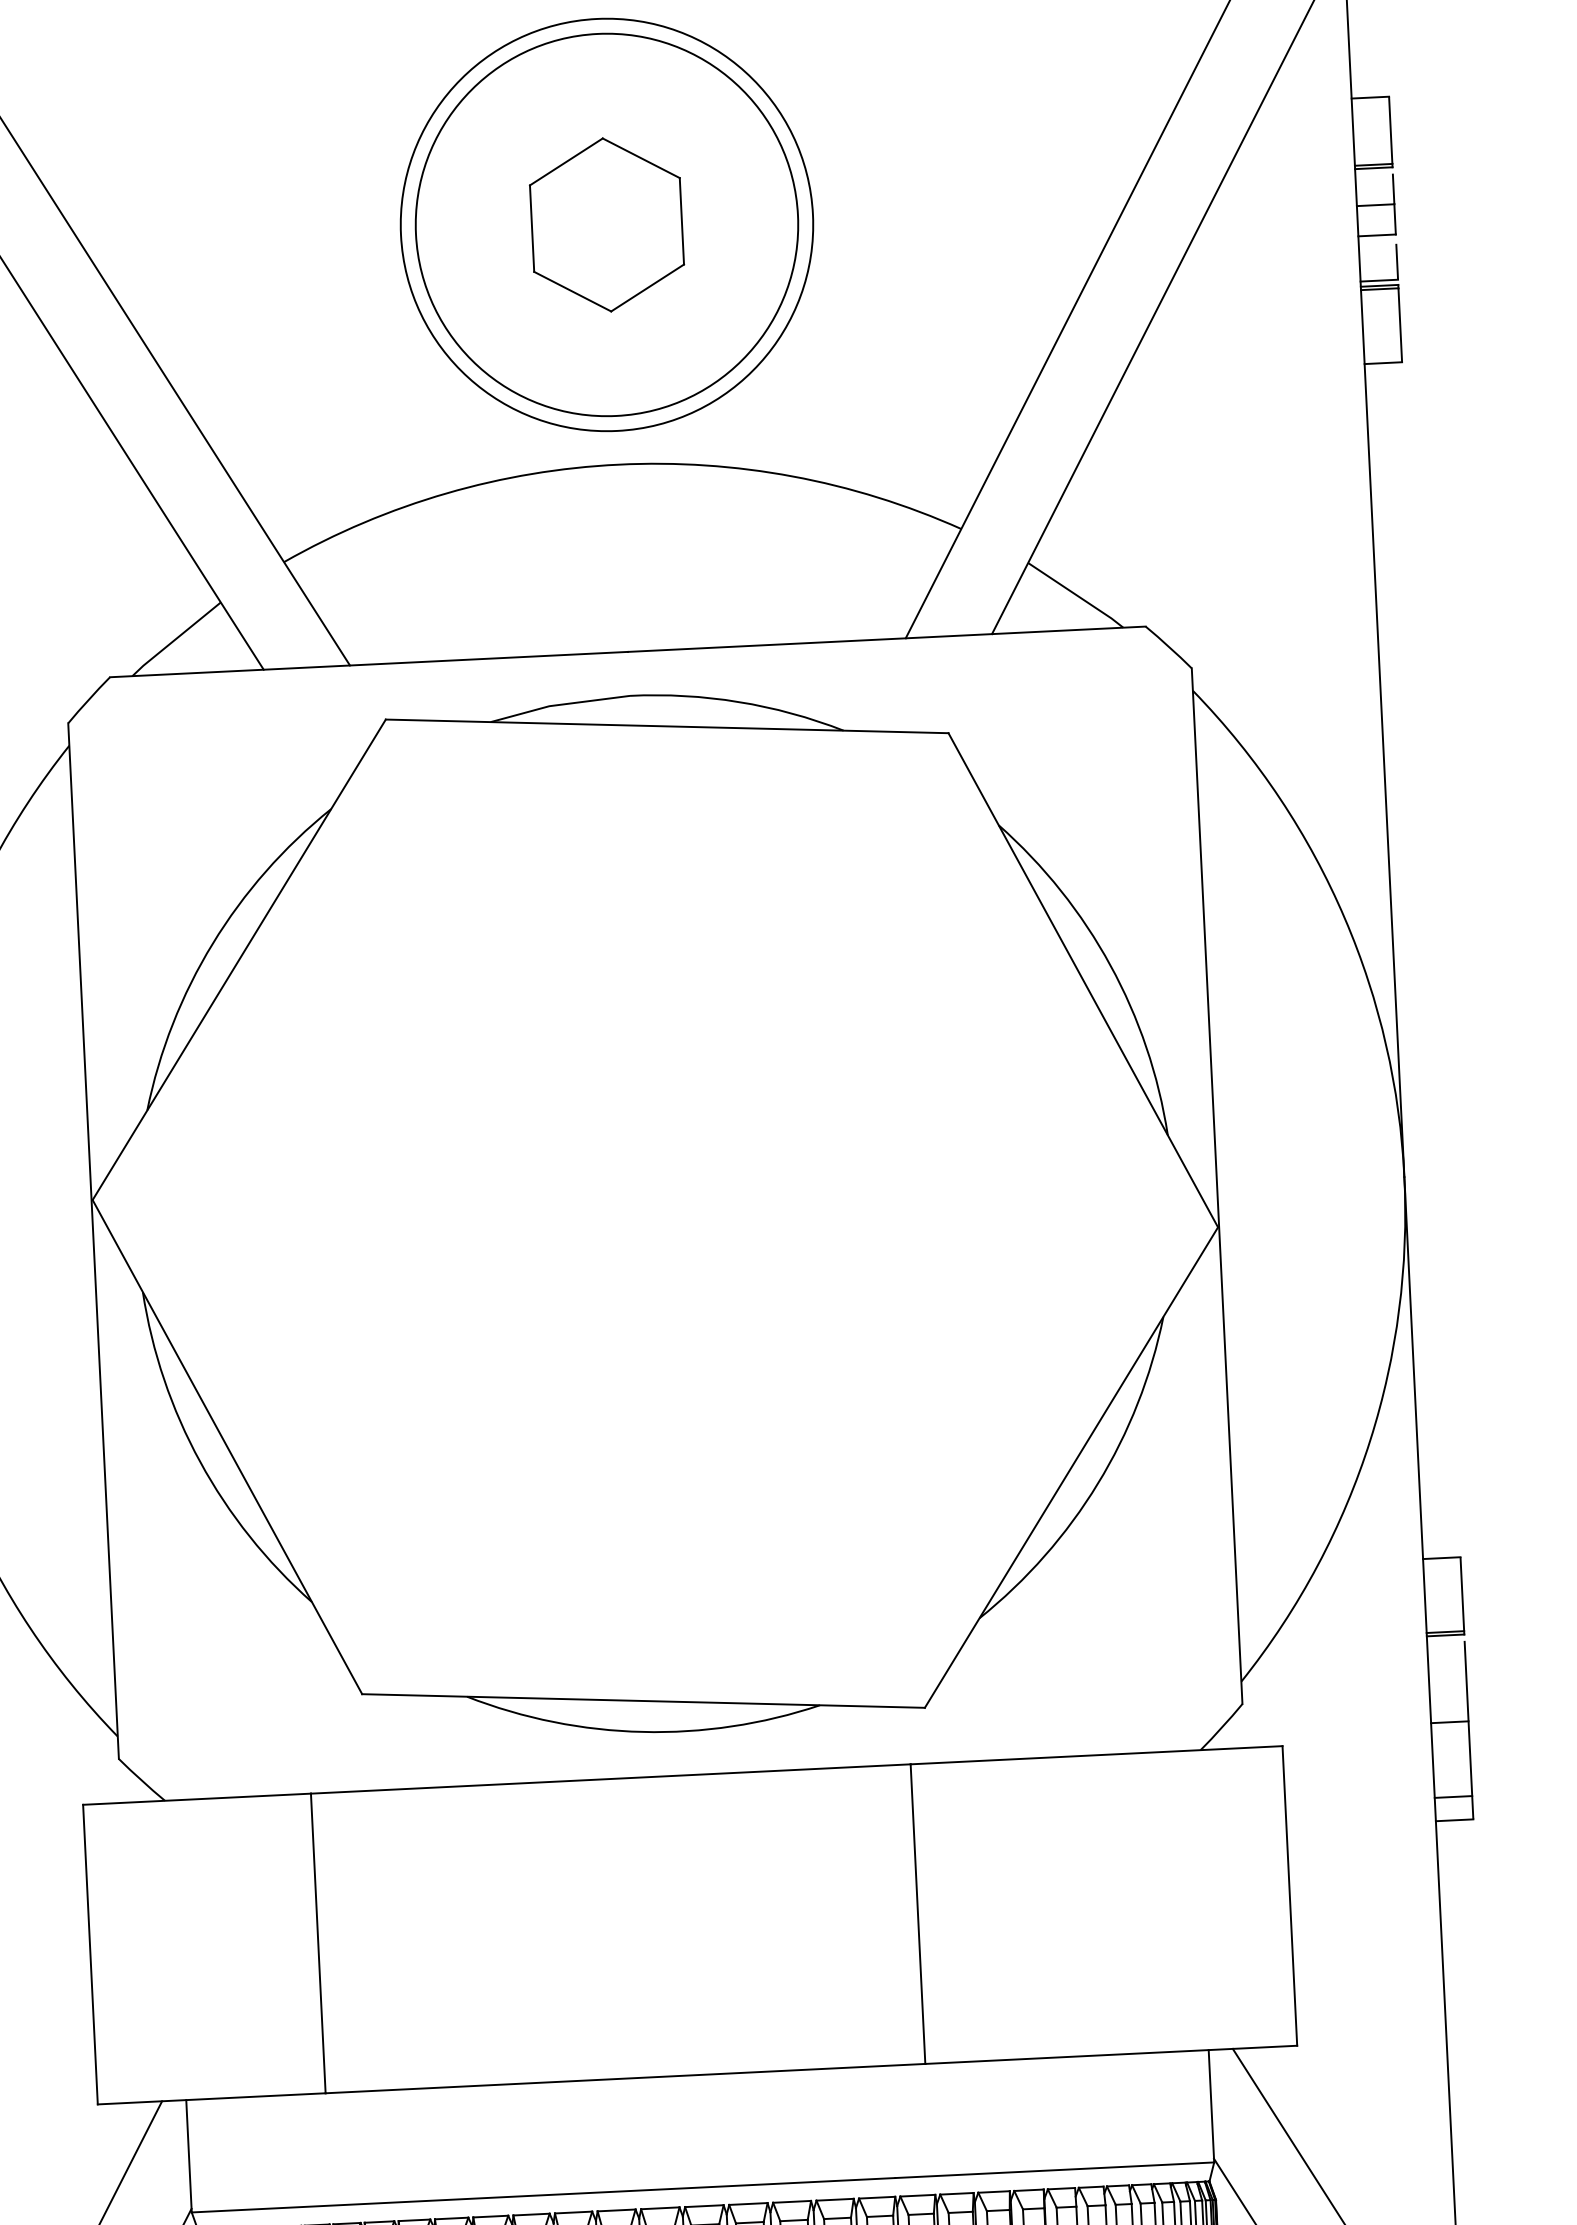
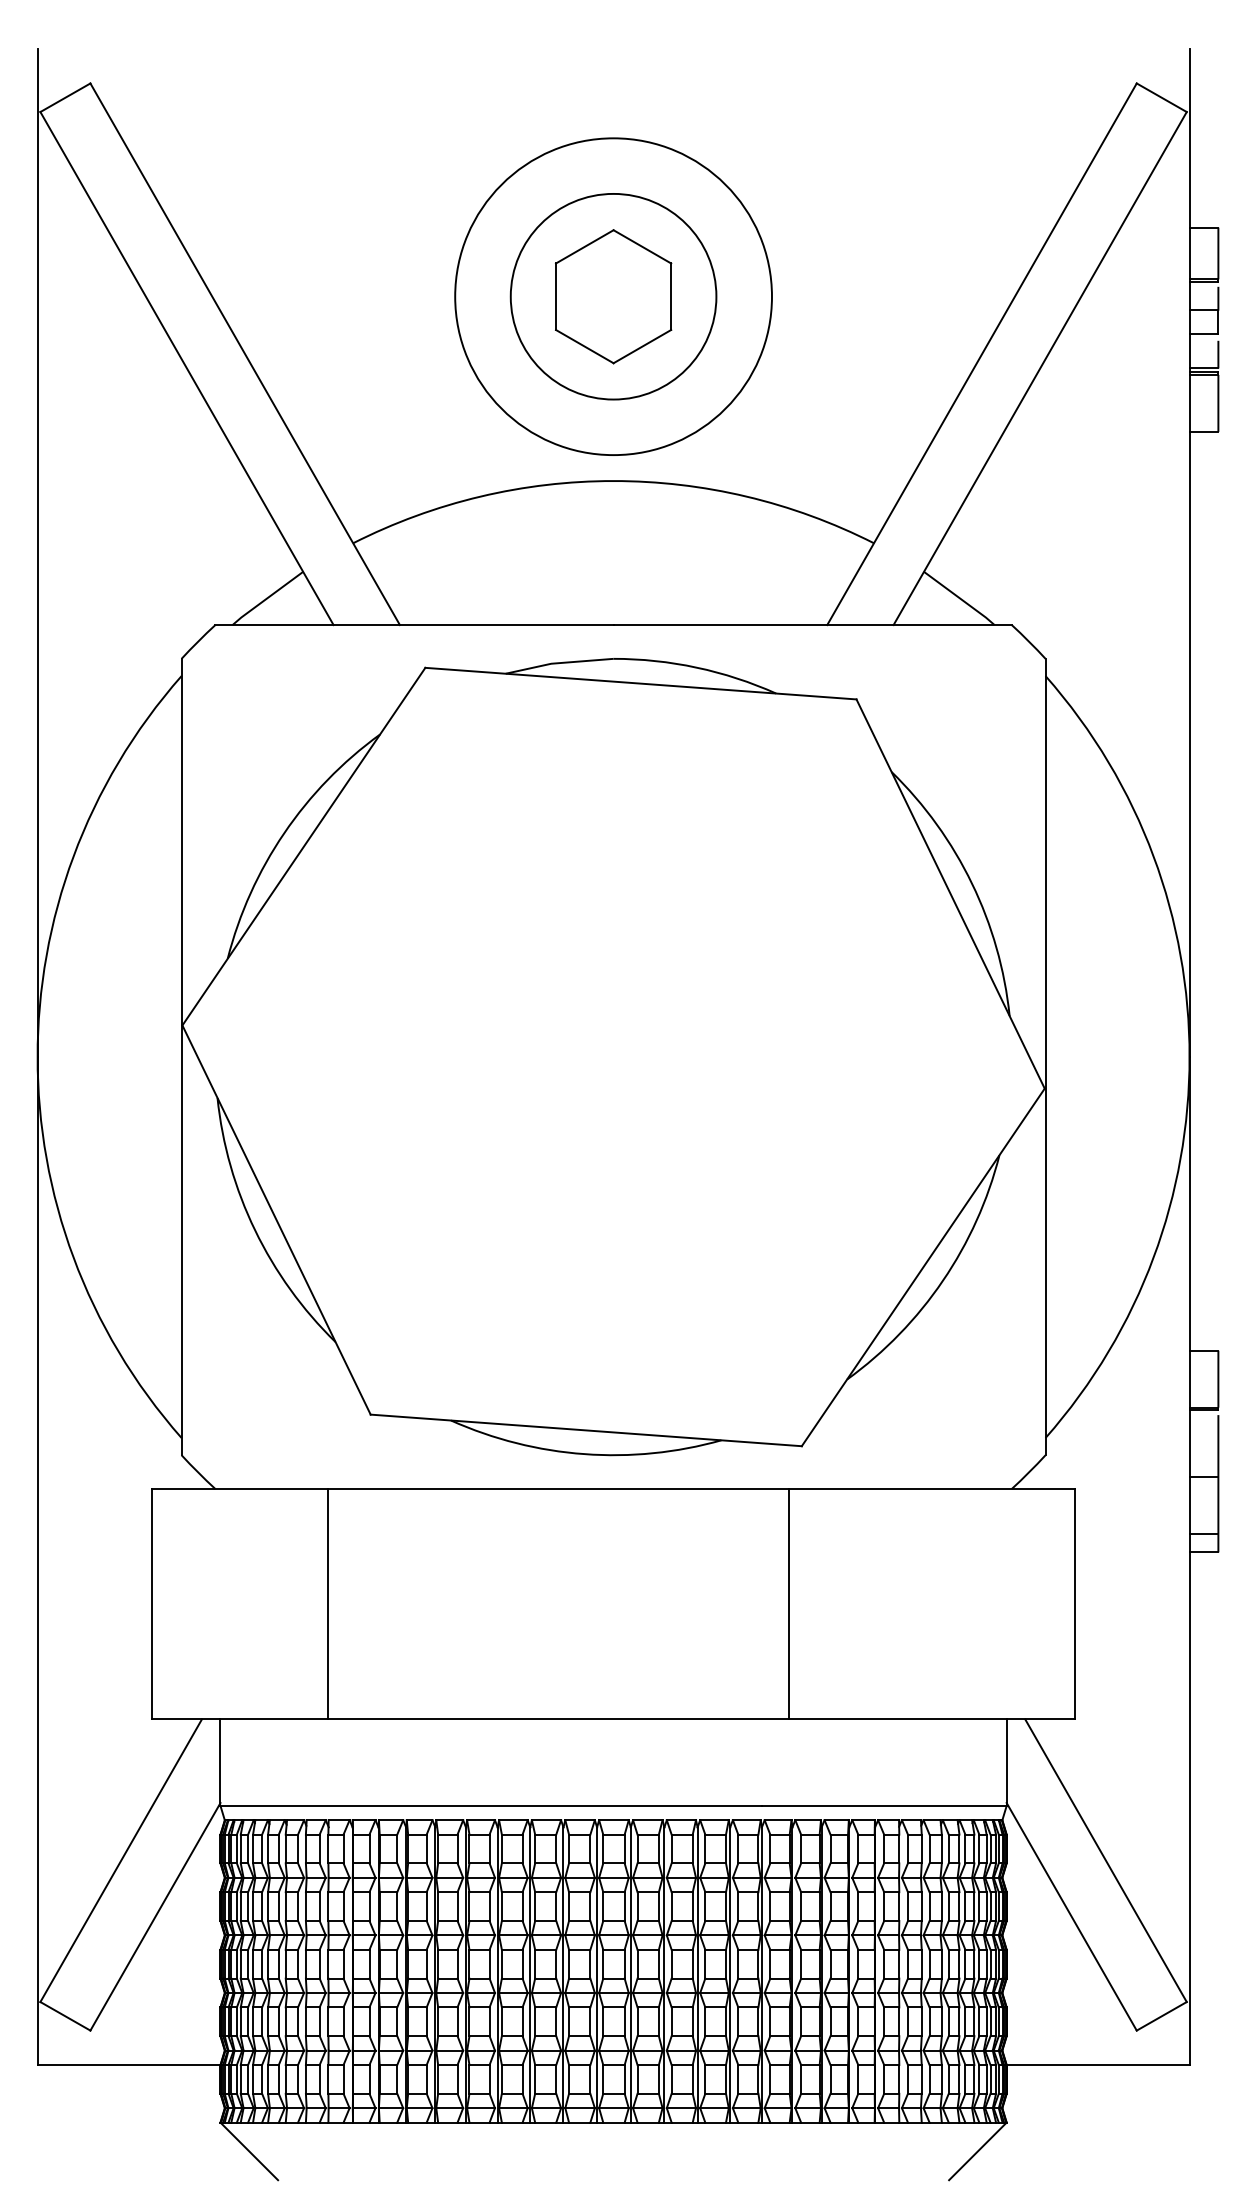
circle: (606, 224) -> (613, 296), size x0.7

